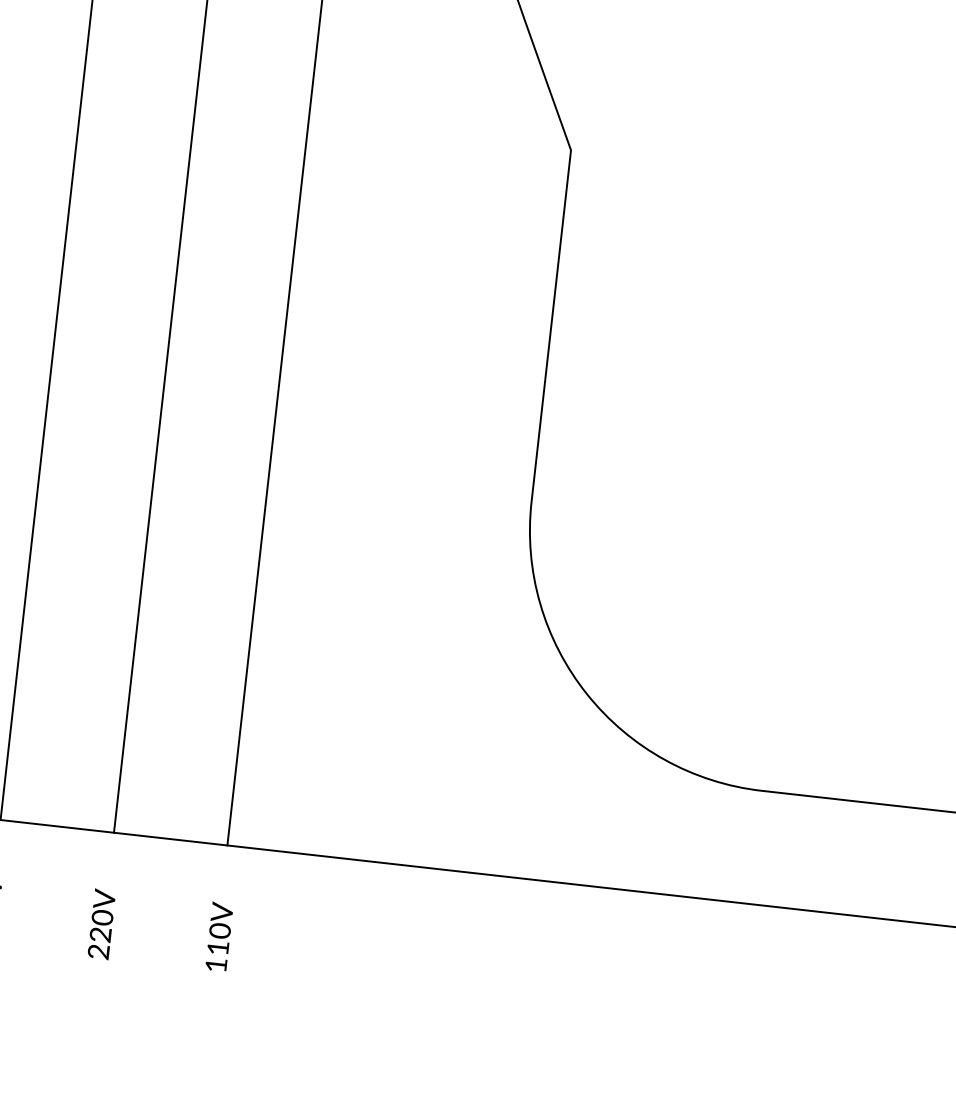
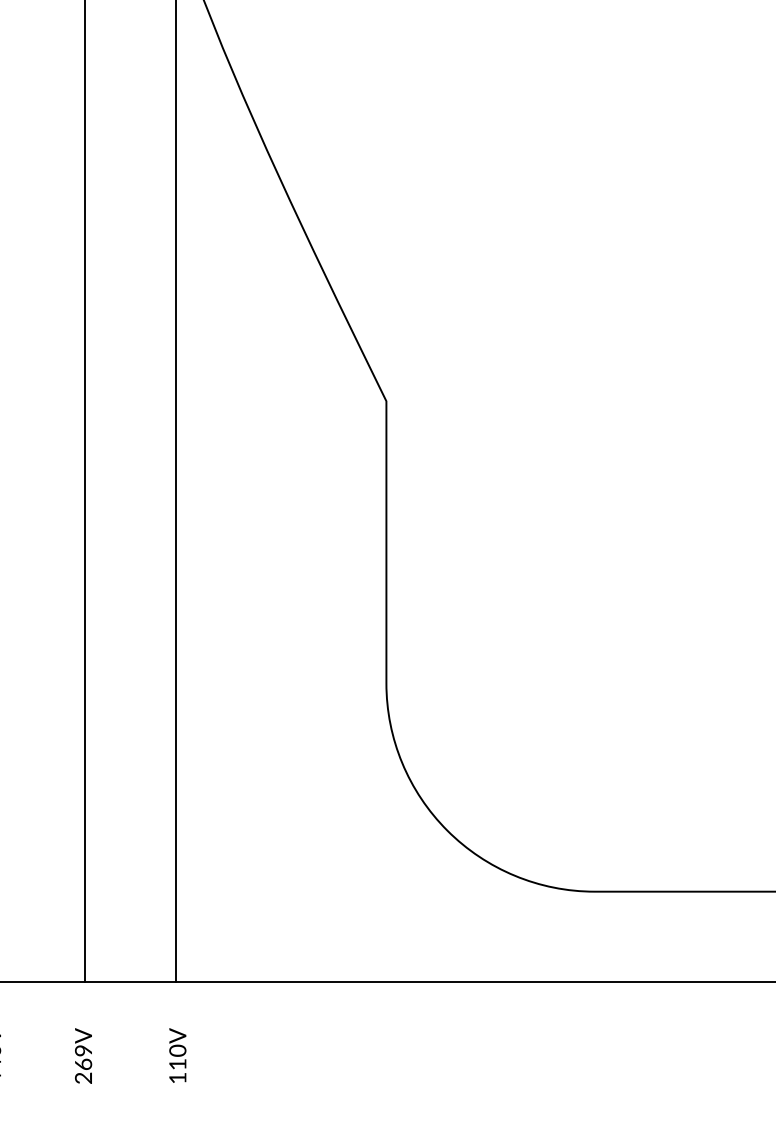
text: (101, 926) -> (83, 1057), 220V -> 269V

